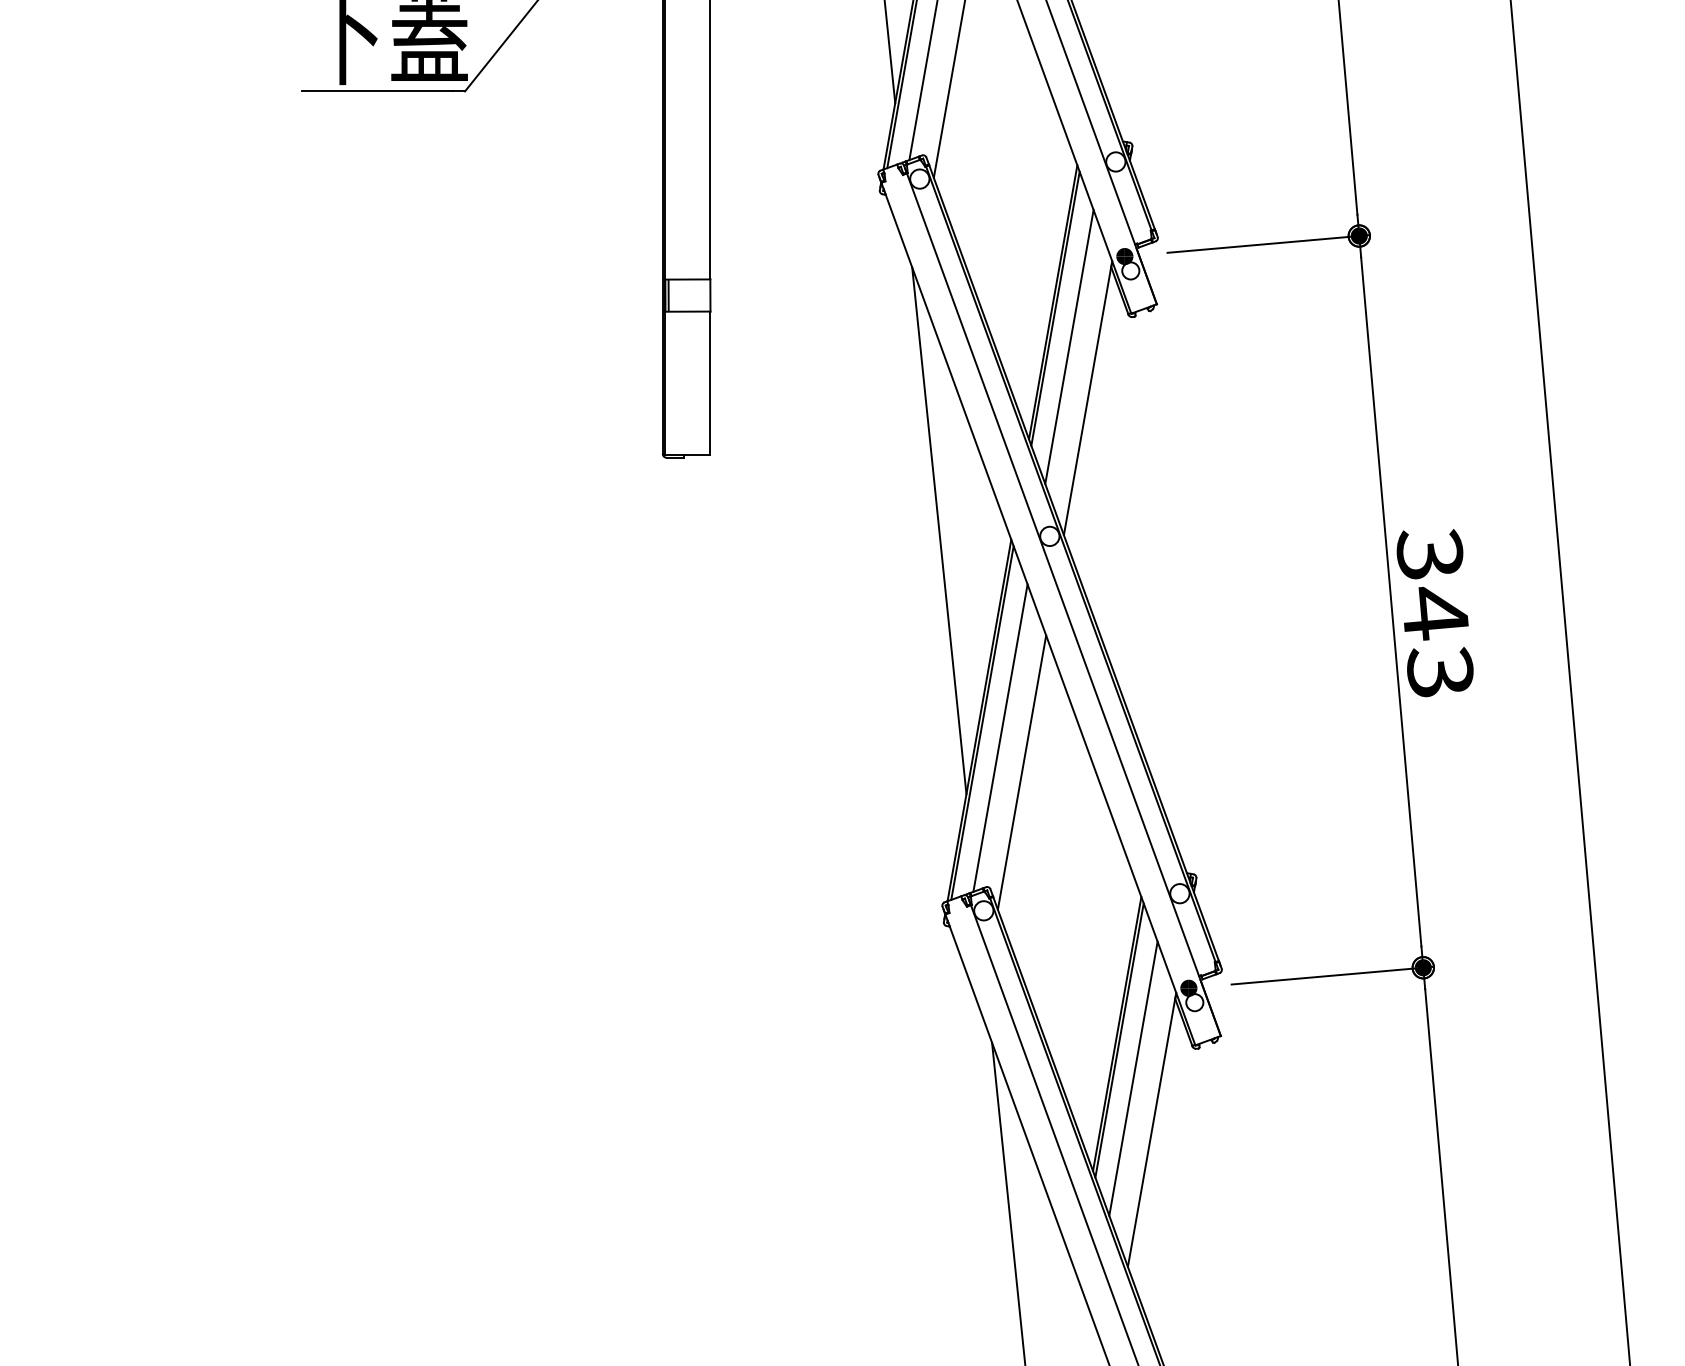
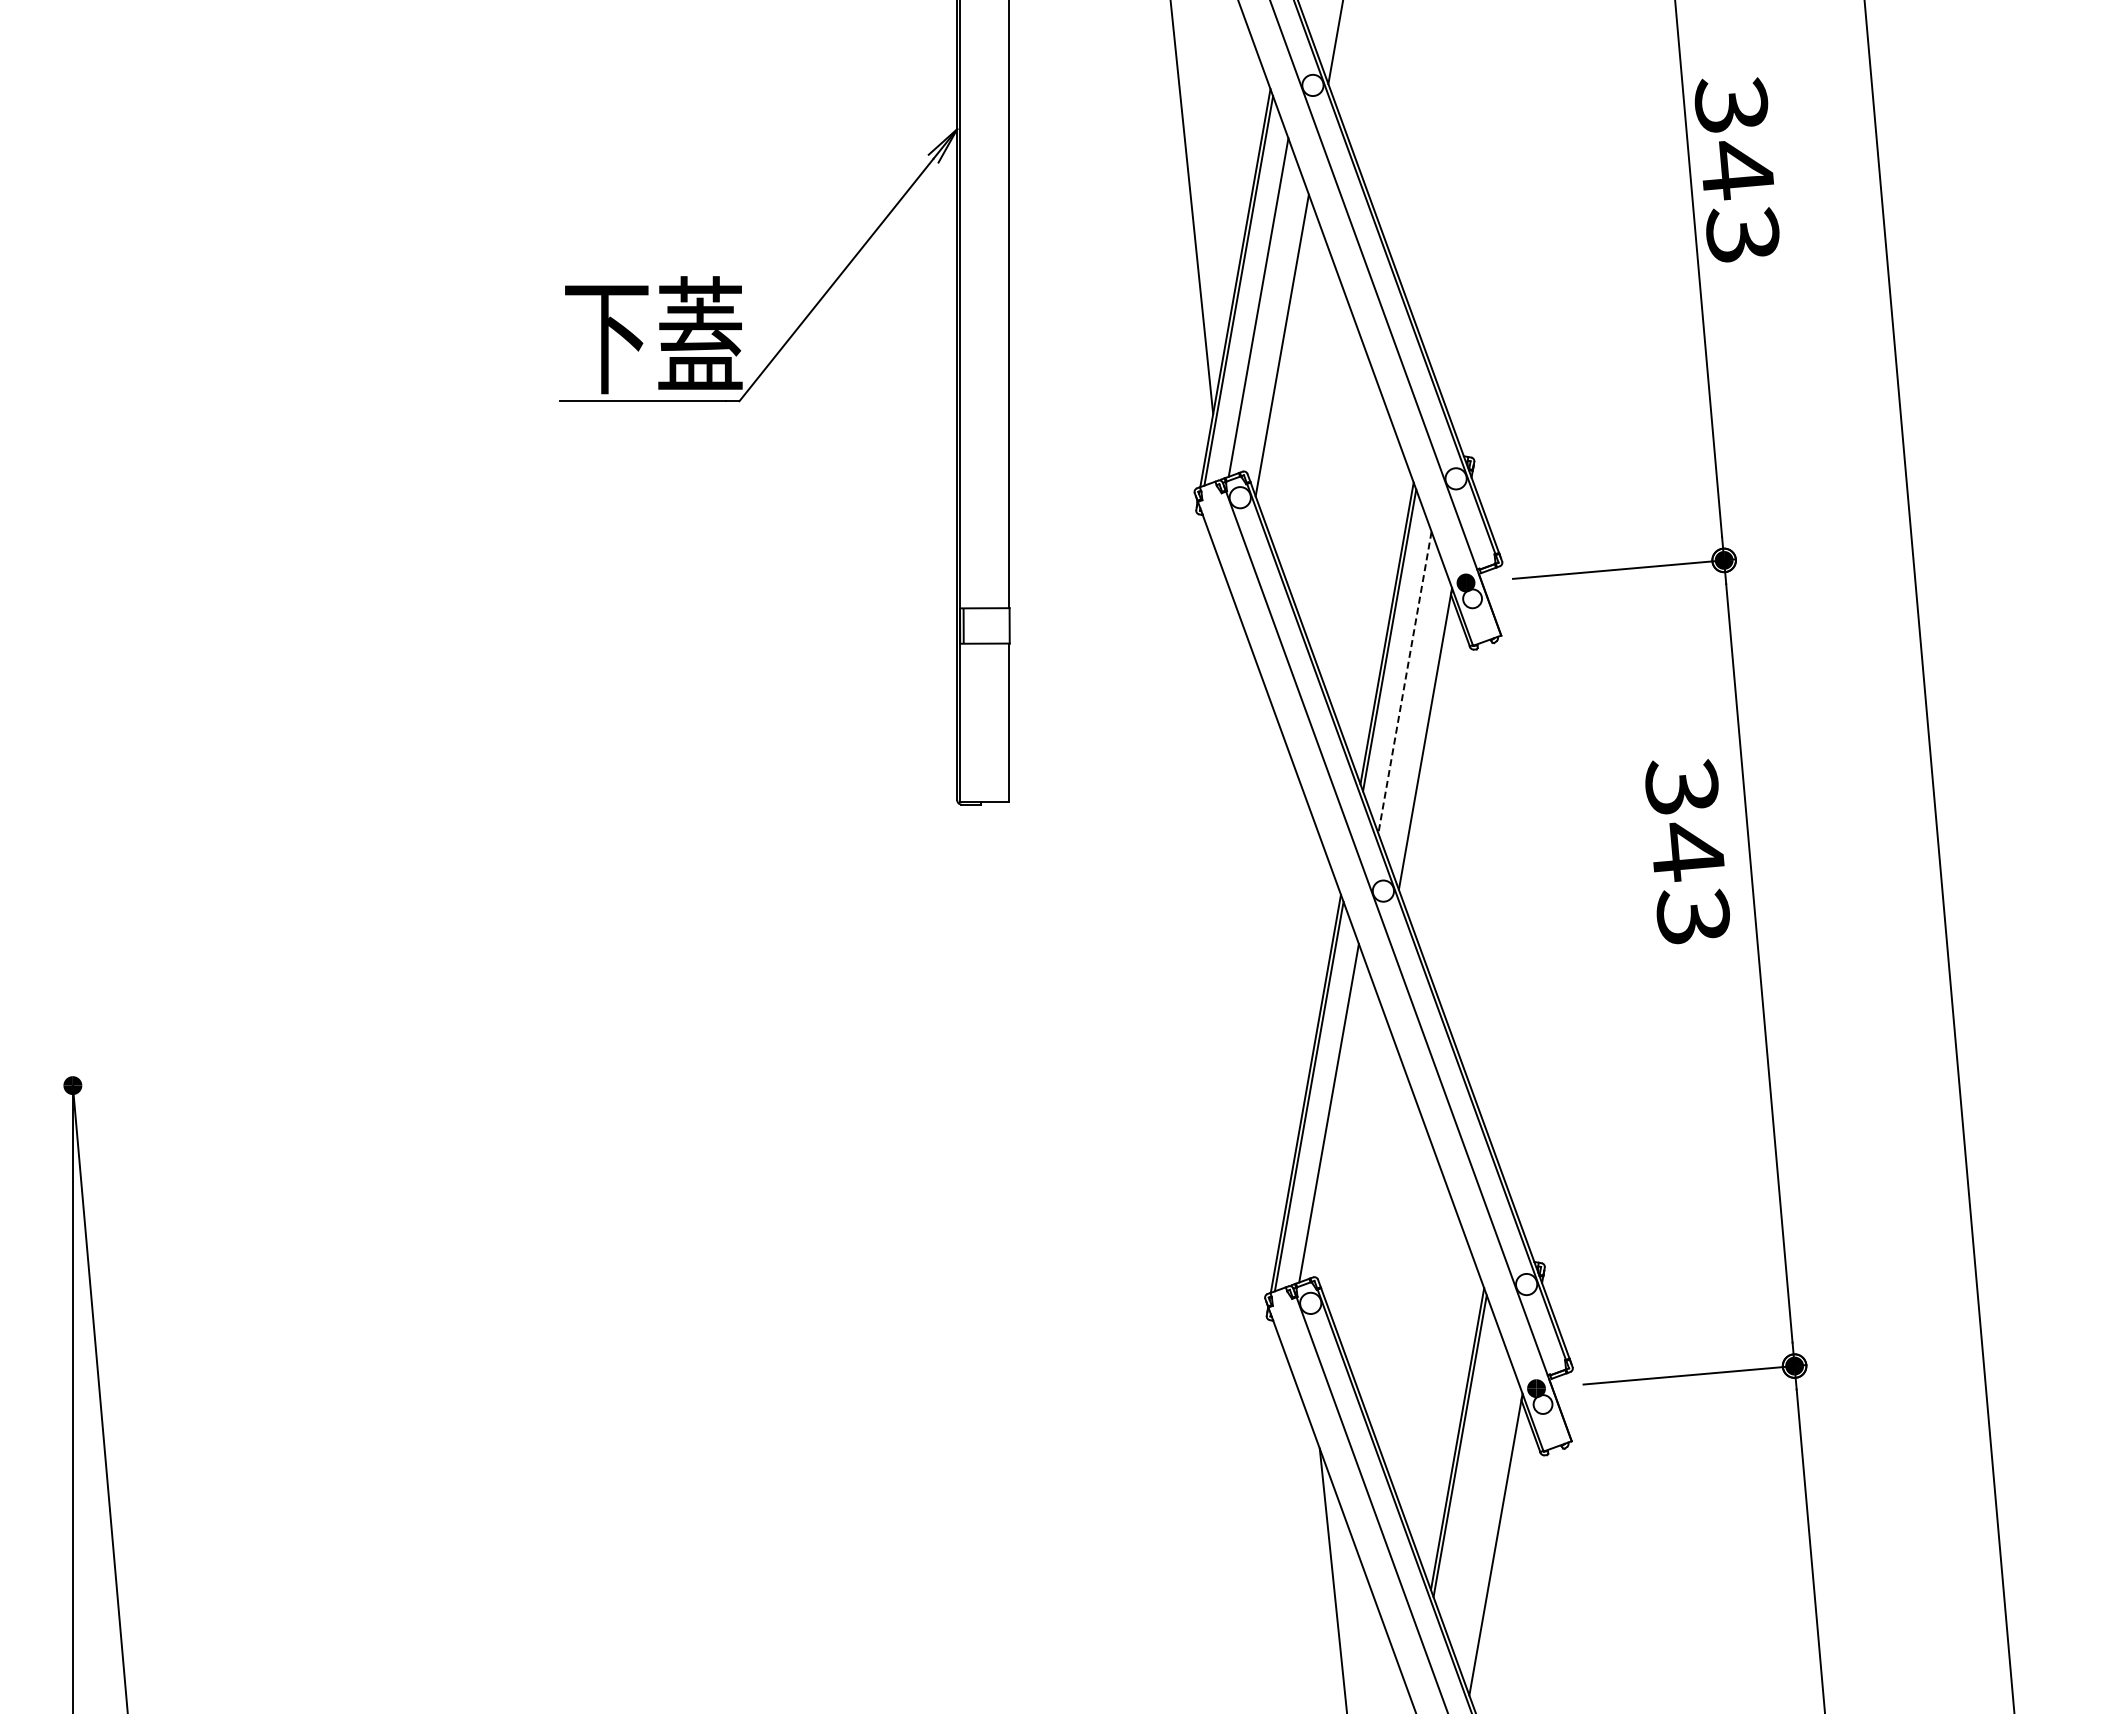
line: (1068, 347) -> (1404, 683), solid -> dashed
line: (939, 530) -> (1261, 884), removed
text: (1435, 613) -> (1687, 851), moved
line: (1021, 772) -> (1352, 1151), removed
line: (1133, 1078) -> (1475, 1488), removed

